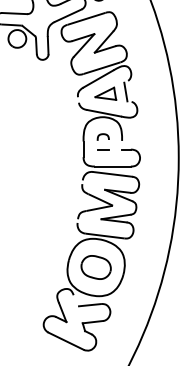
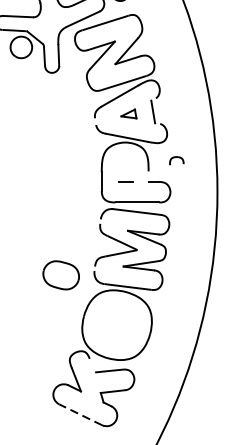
part: (105, 93) -> (128, 113), size x0.6
curve: (102, 135) -> (175, 158), moved
part: (95, 267) -> (60, 275), moved
line: (66, 341) -> (81, 415), solid -> dashed

